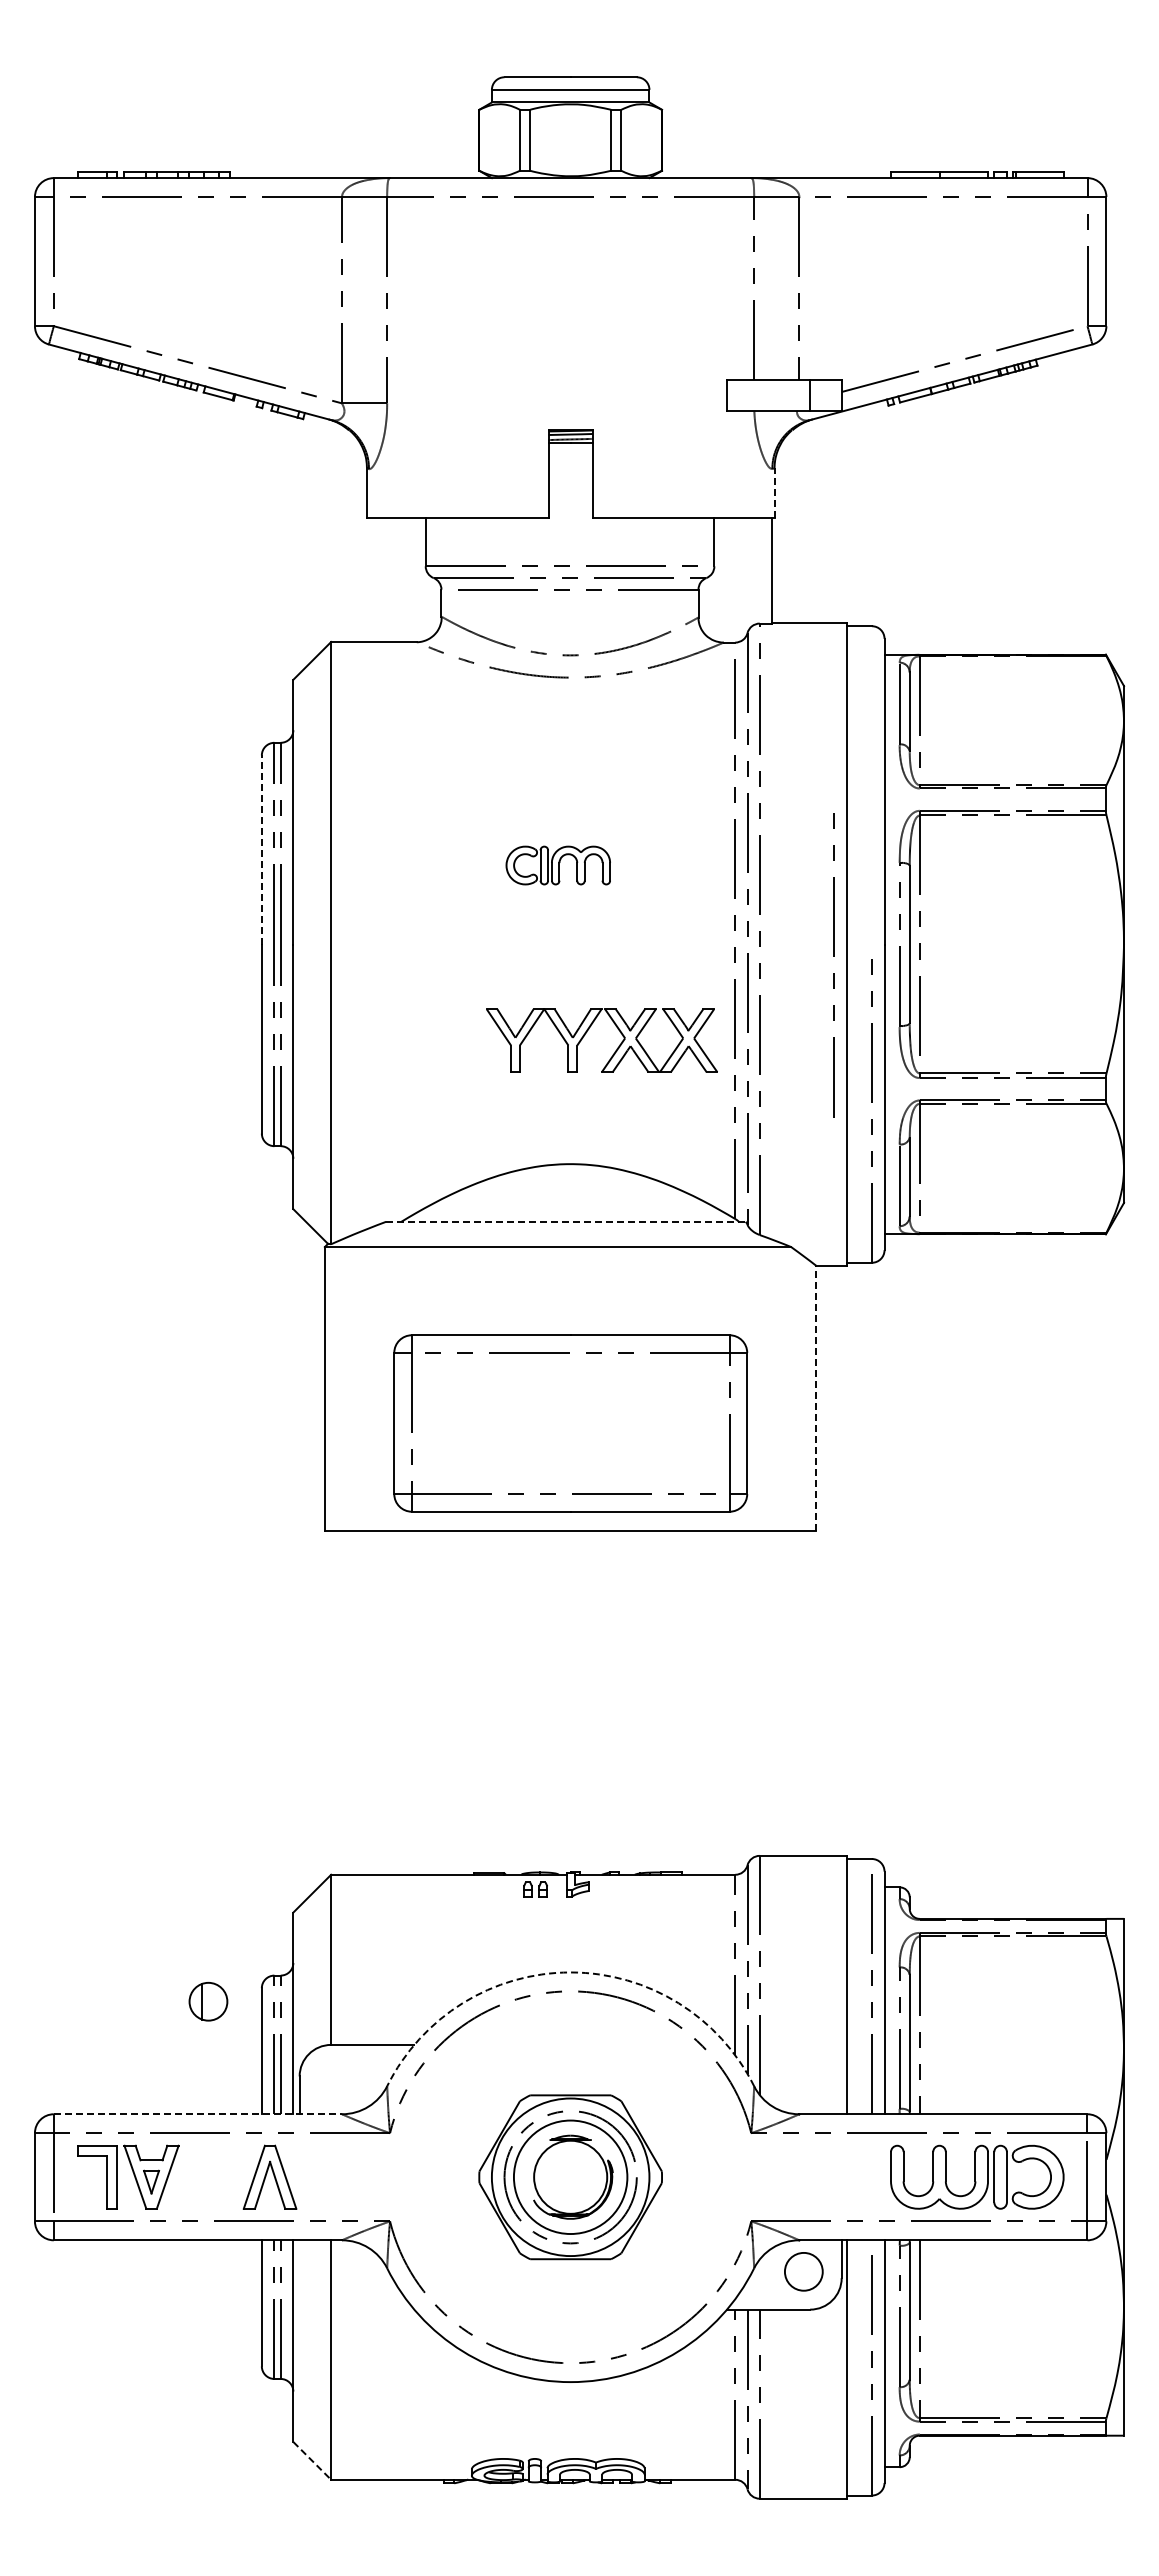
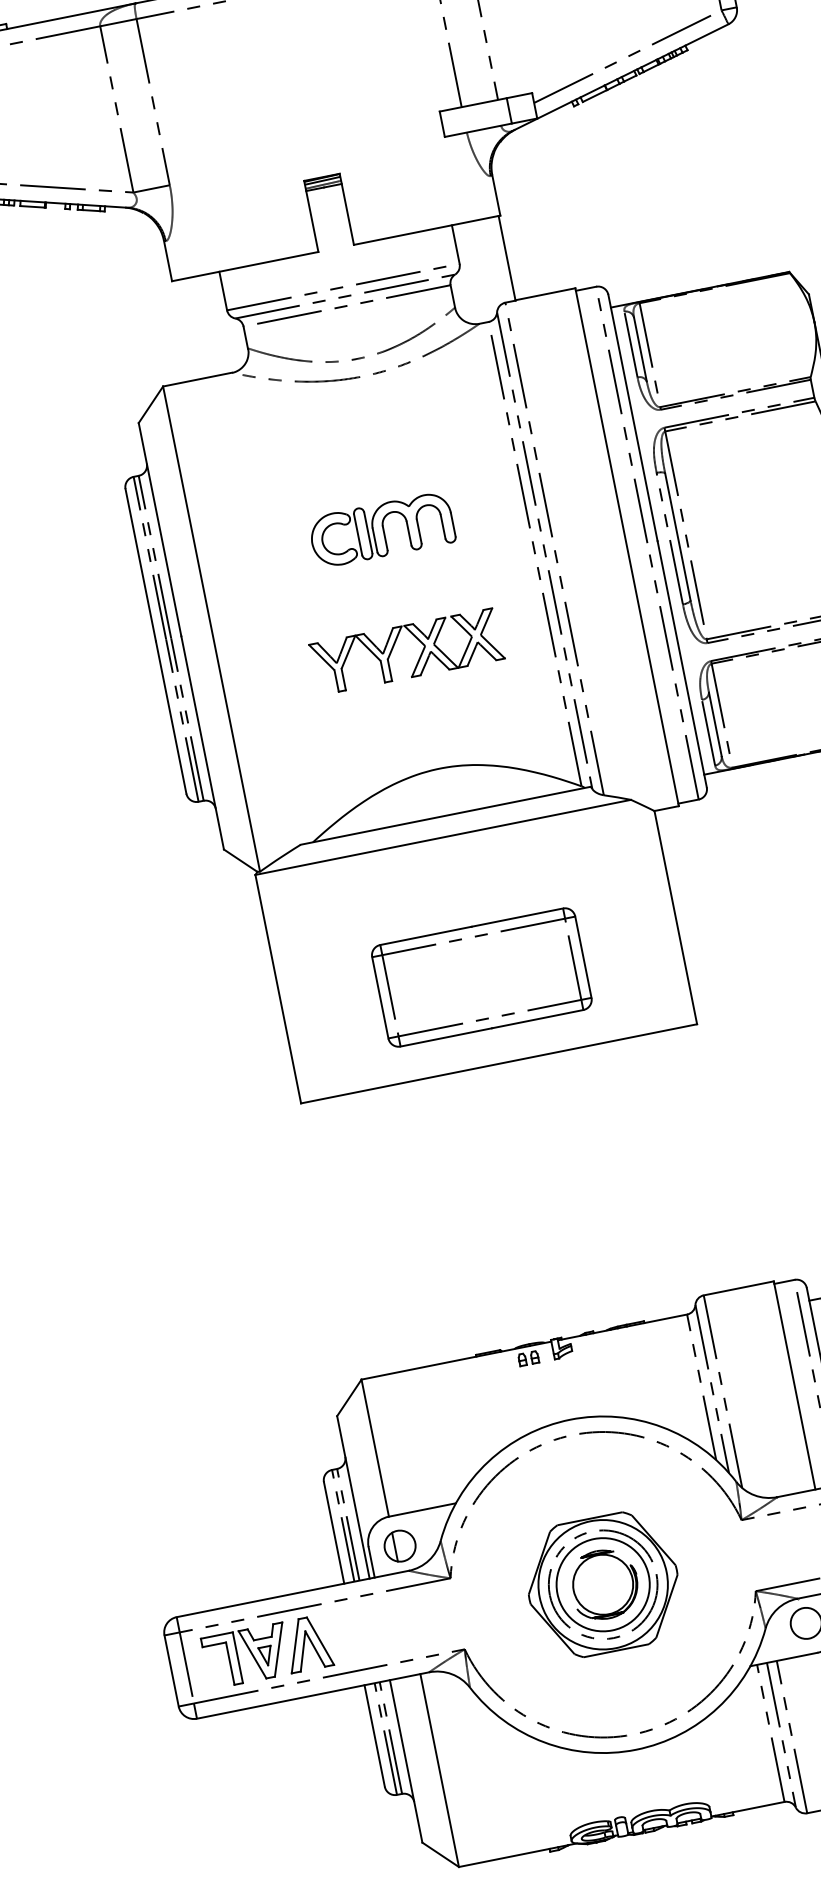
line: (774, 492) -> (496, 194), dashed -> solid
line: (261, 849) -> (140, 564), dashed -> solid
part: (558, 865) -> (382, 529), size x1.67
line: (833, 973) -> (623, 427), moved
part: (587, 1032) -> (393, 647), moved
line: (565, 1221) -> (445, 815), dashed -> solid
line: (816, 1397) -> (675, 917), dashed -> solid
part: (570, 1423) -> (481, 977), size x0.71
arc: (570, 1972) -> (570, 1419), dashed -> solid
part: (208, 2001) -> (400, 1545), moved
line: (198, 2114) -> (293, 1594), dashed -> solid
part: (269, 2176) -> (307, 1643), moved
line: (312, 2460) -> (440, 1854), dashed -> solid

